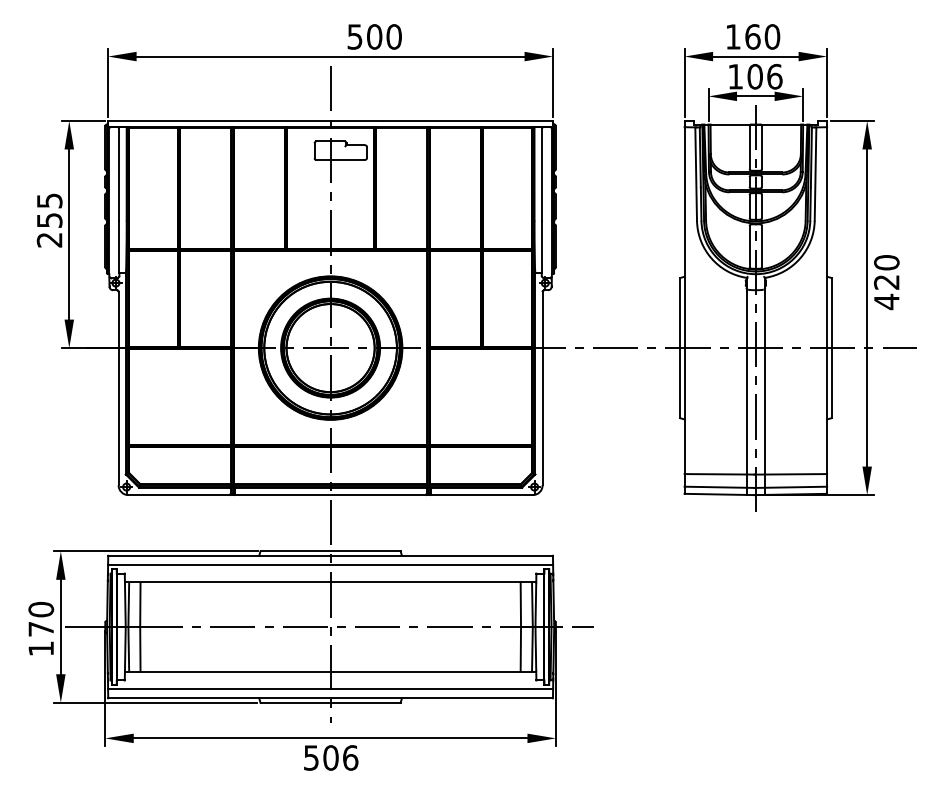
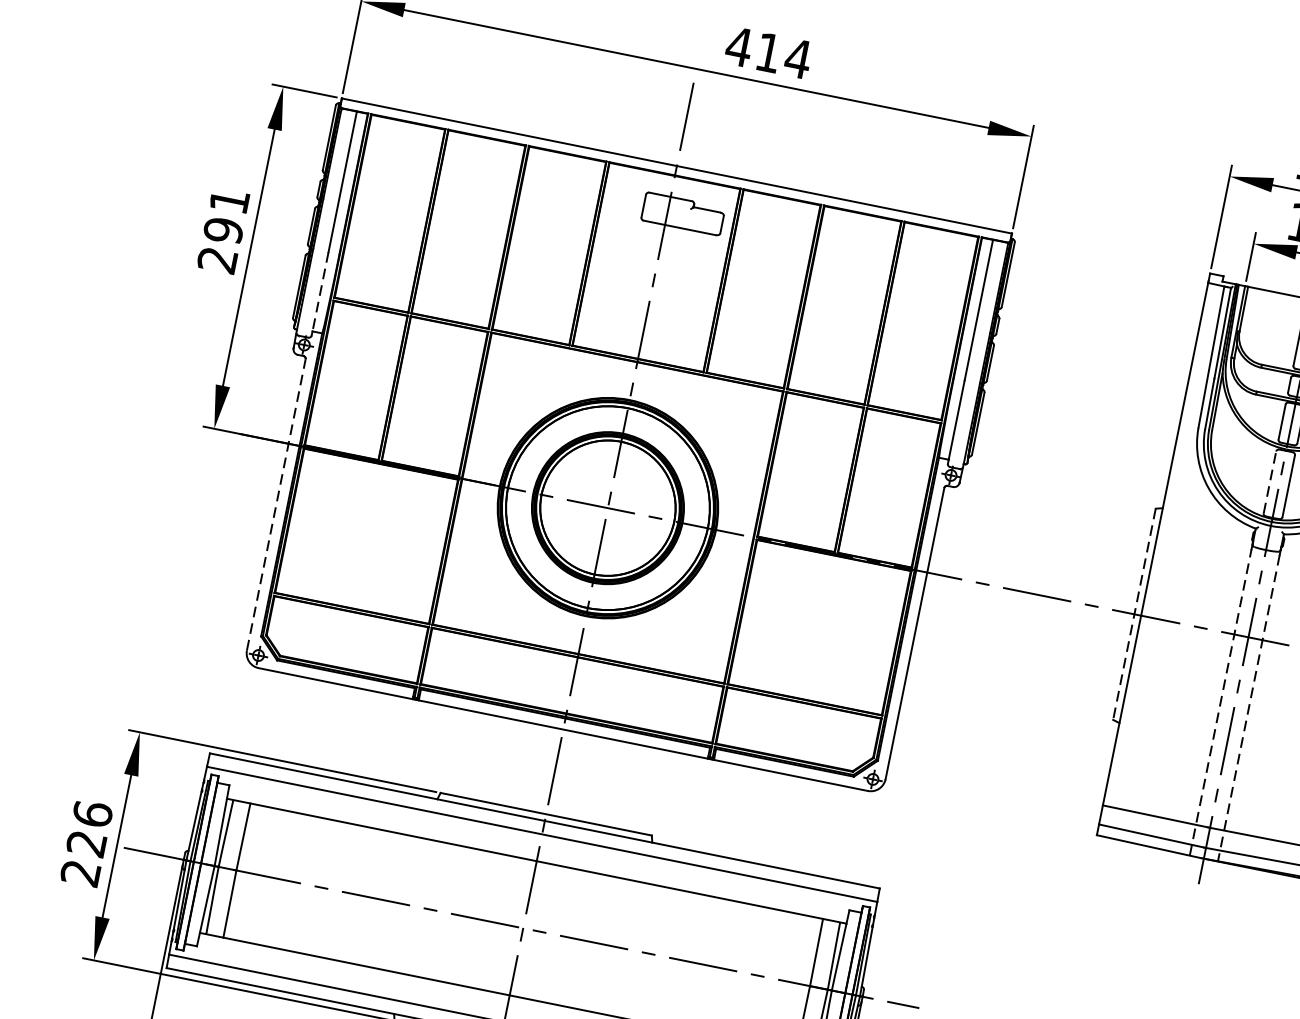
text: (374, 36) -> (768, 52), 500 -> 414
text: (49, 210) -> (226, 215), 255 -> 291
line: (749, 246) -> (1269, 482), solid -> dashed
line: (119, 247) -> (320, 292), solid -> dashed
line: (680, 348) -> (1134, 615), solid -> dashed
line: (118, 388) -> (276, 504), solid -> dashed
line: (746, 393) -> (1220, 702), solid -> dashed
line: (765, 393) -> (1249, 708), solid -> dashed
text: (40, 628) -> (85, 842), 170 -> 226

